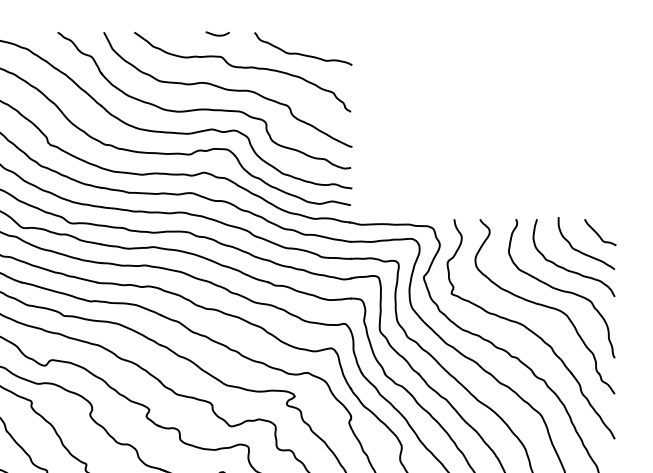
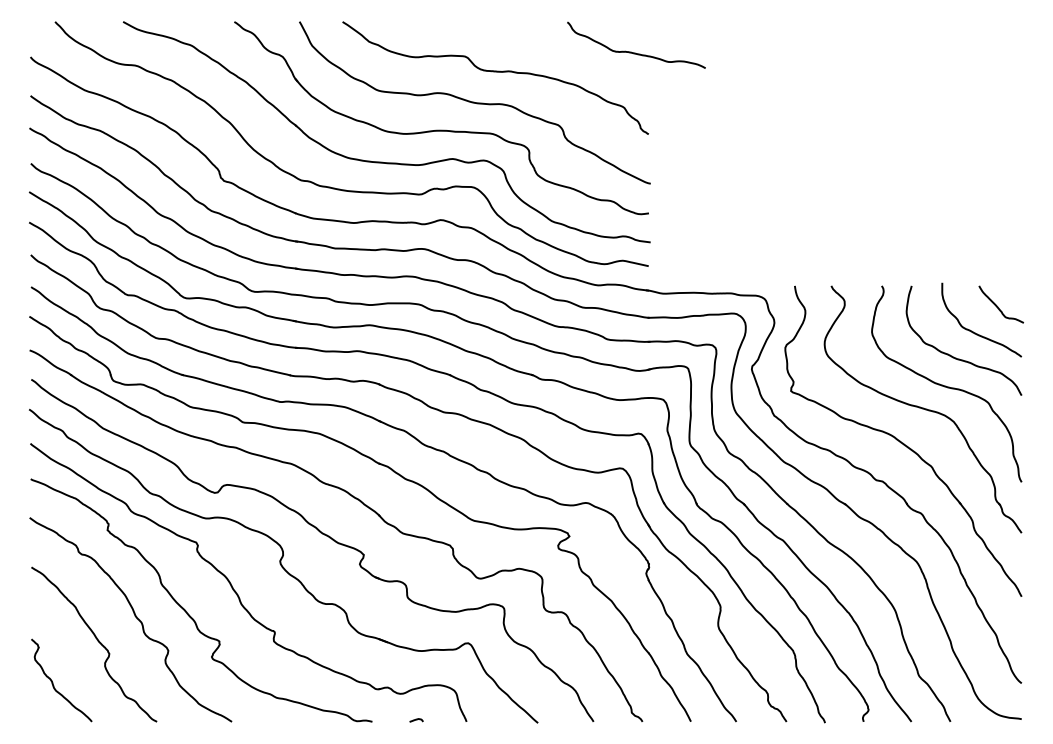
curve: (217, 35) -> (460, 25), removed
curve: (302, 54) -> (635, 52), moved

